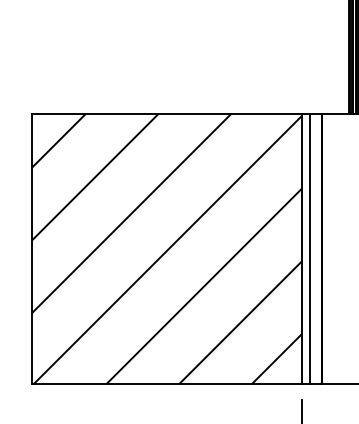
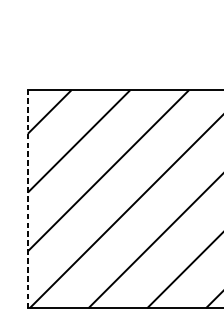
line: (31, 248) -> (27, 198), solid -> dashed

